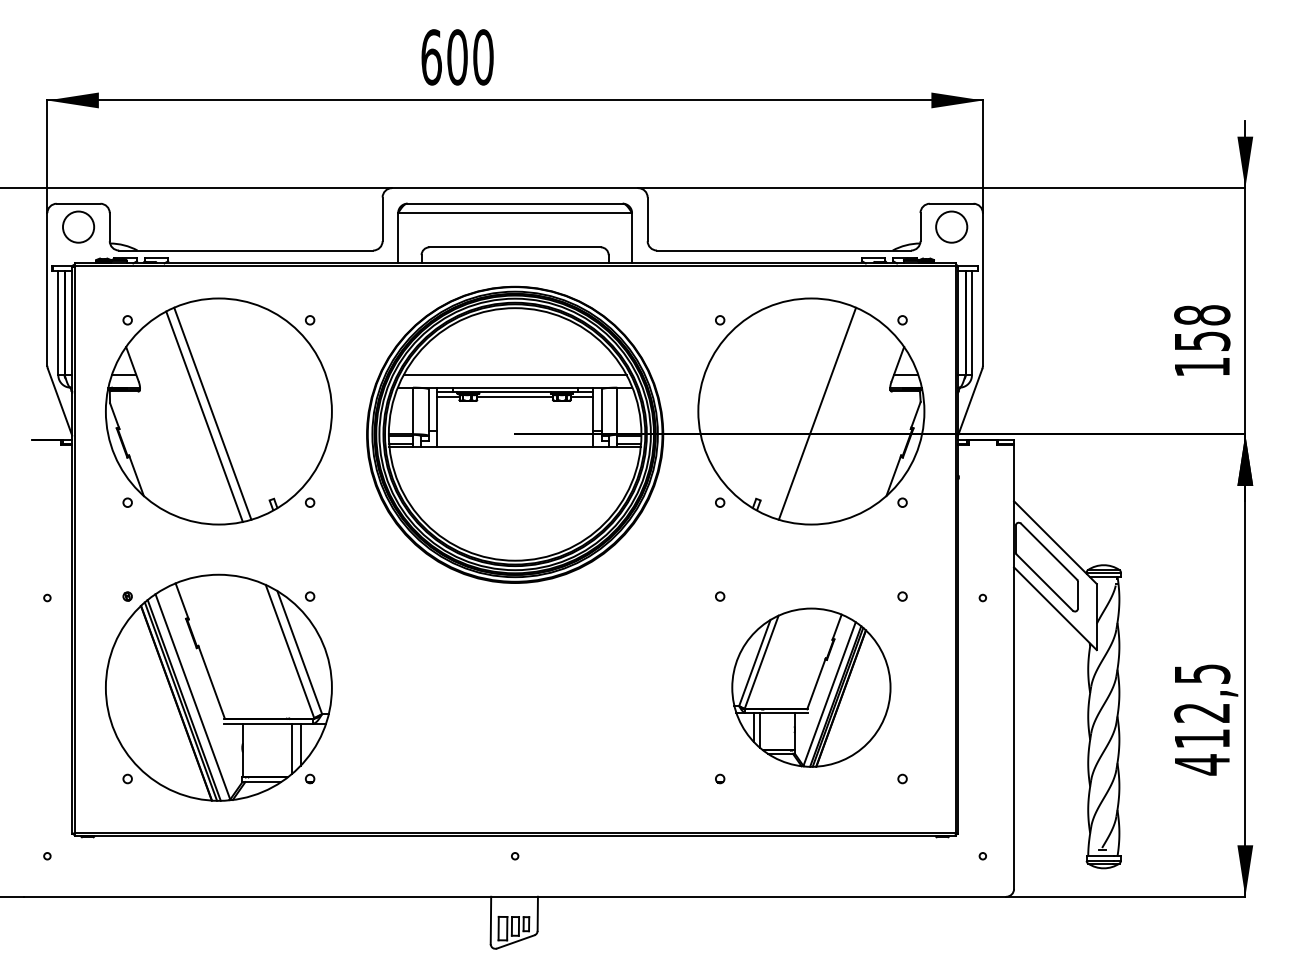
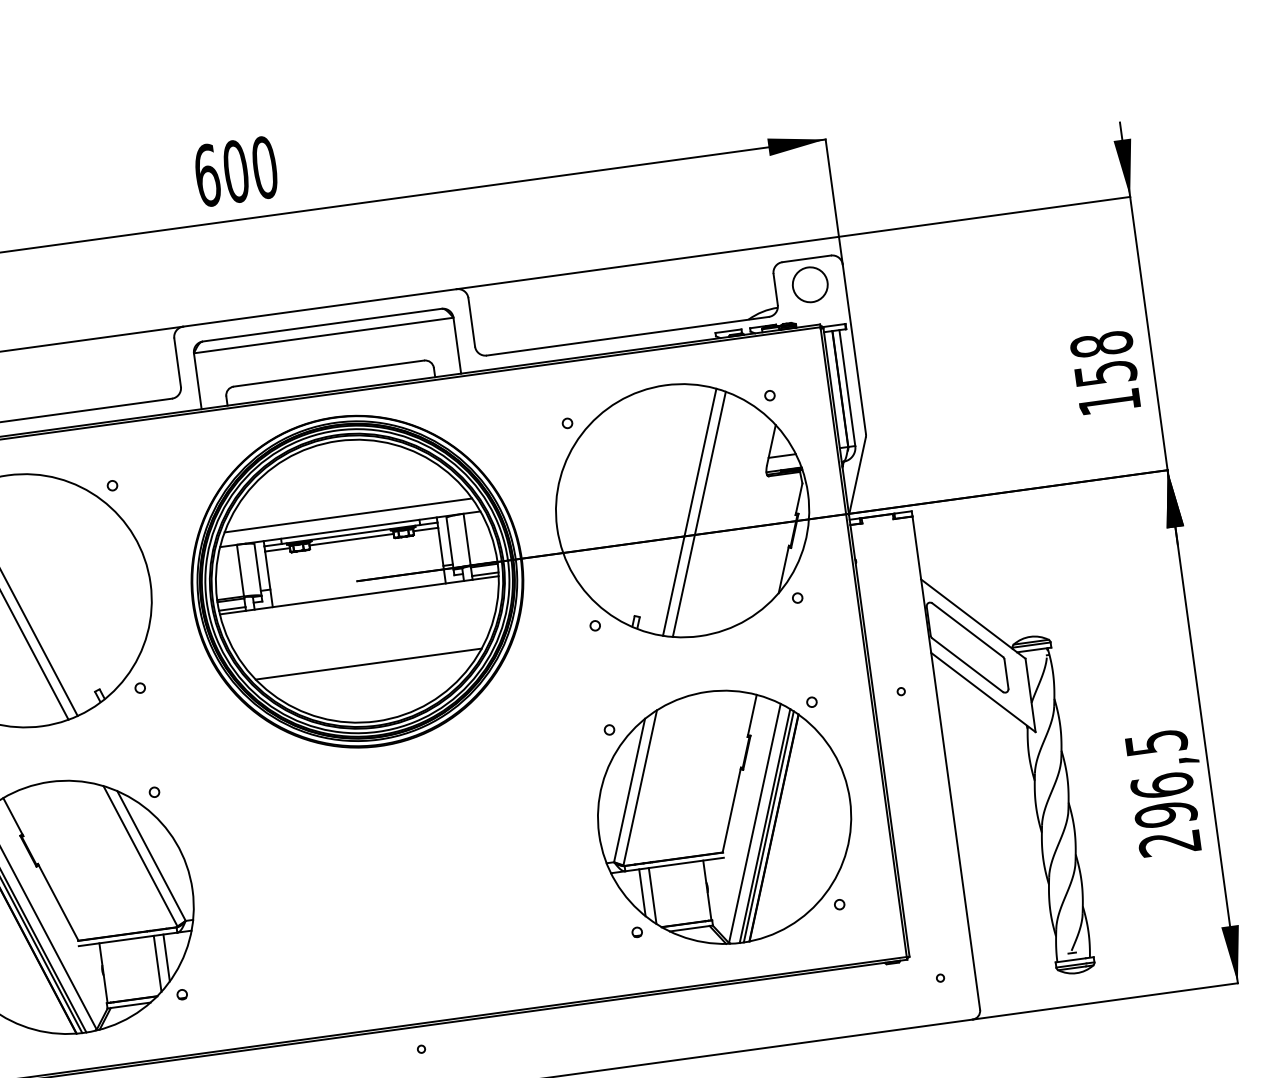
line: (825, 416) -> (699, 514), added
line: (514, 509) -> (368, 664), added
part: (811, 687) -> (724, 816), size x1.43
text: (1202, 738) -> (1166, 814), 412,5 -> 296,5

